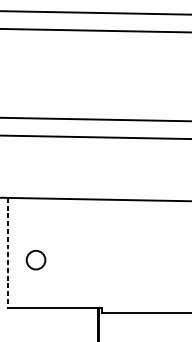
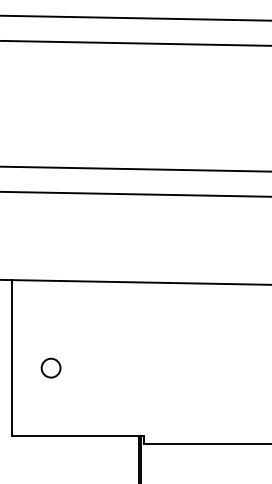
line: (8, 253) -> (12, 358), dashed -> solid
circle: (35, 259) -> (50, 367), size x0.71

